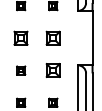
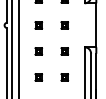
part: (20, 38) -> (38, 25), size x0.62
part: (53, 38) -> (64, 25), size x0.62
part: (53, 70) -> (64, 51), size x0.62

